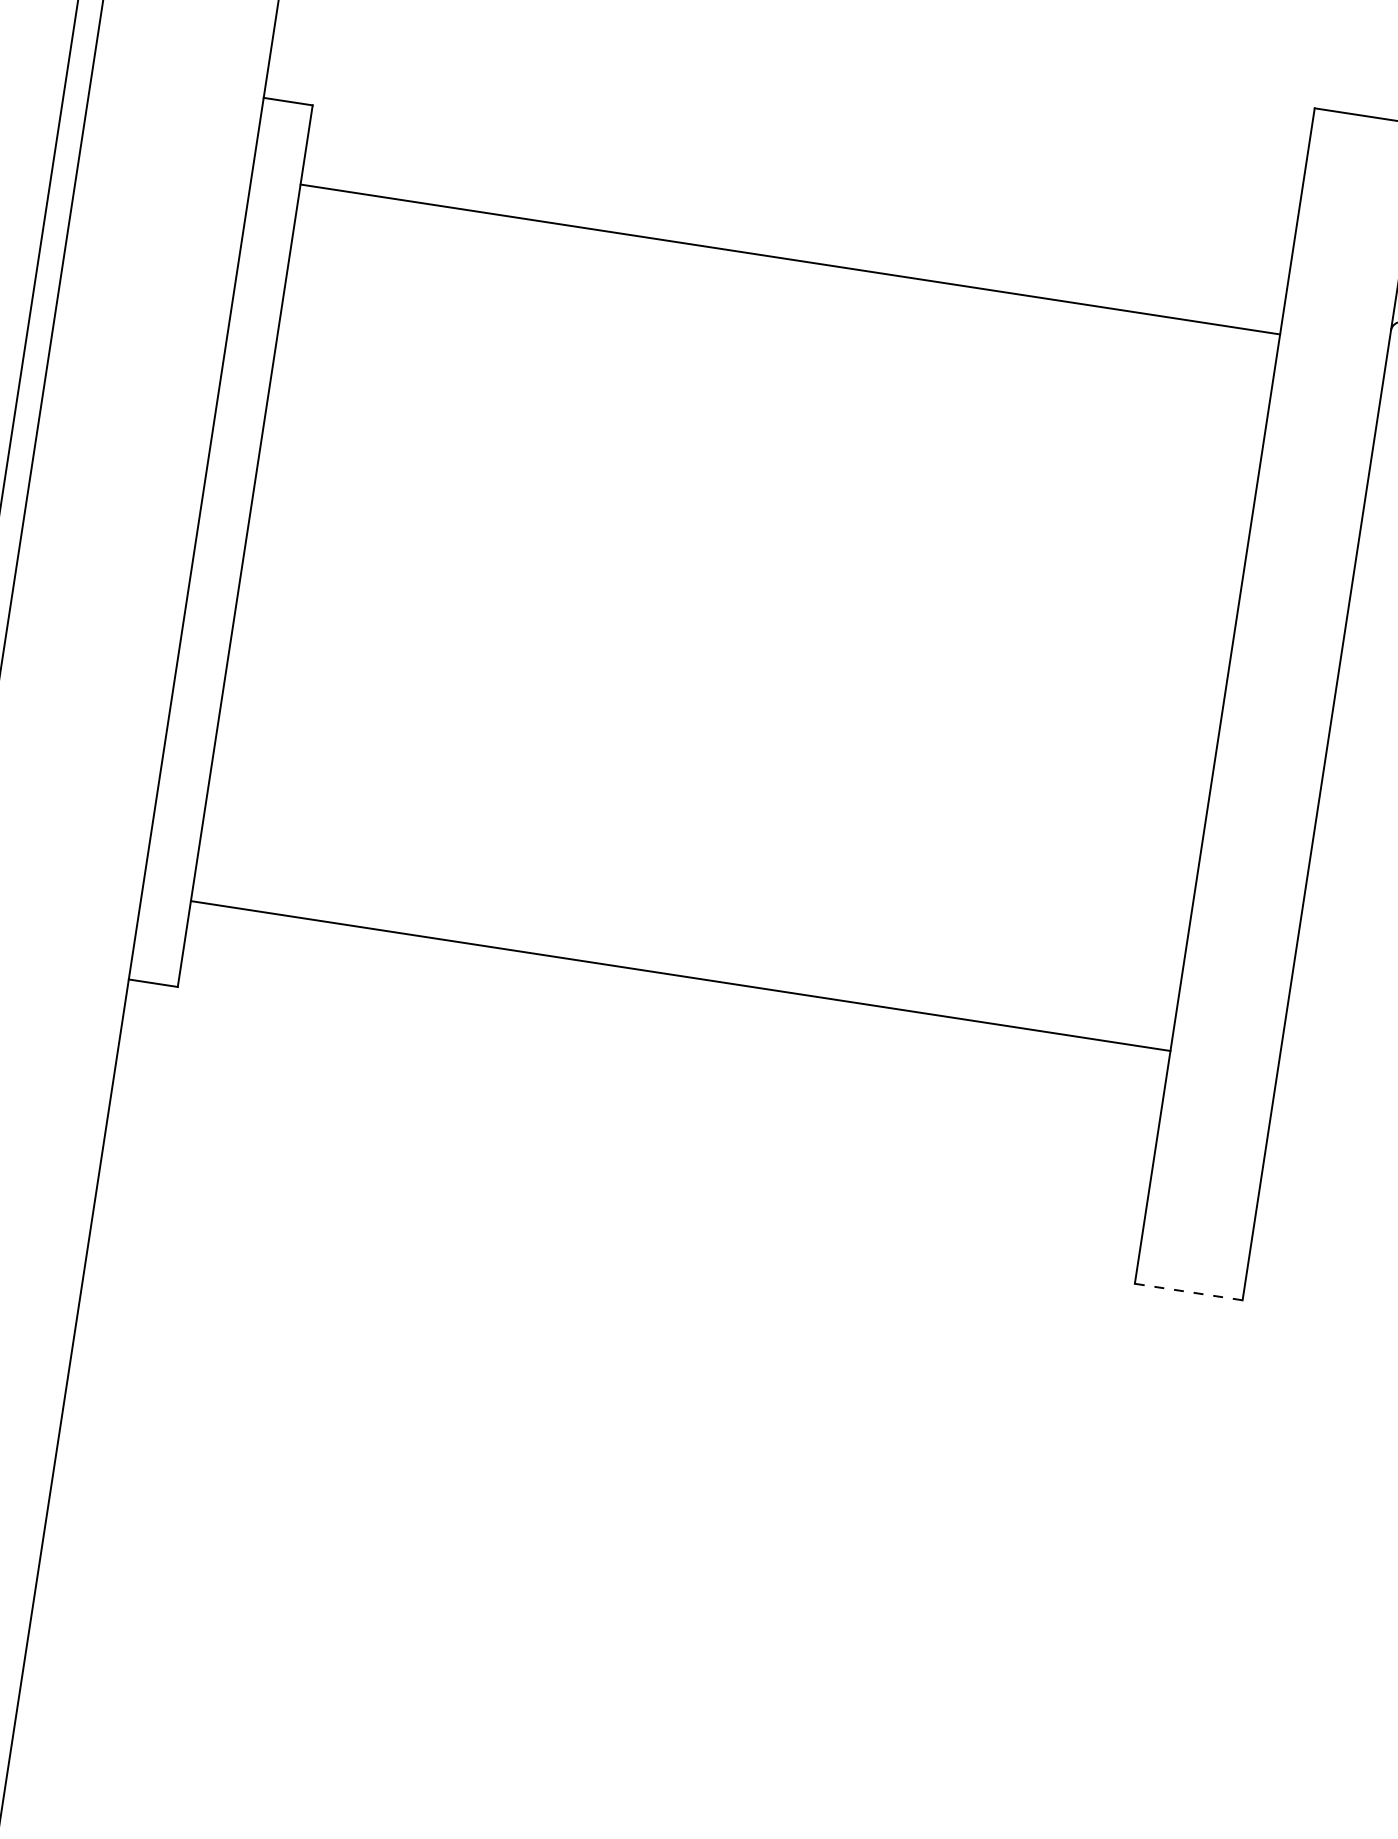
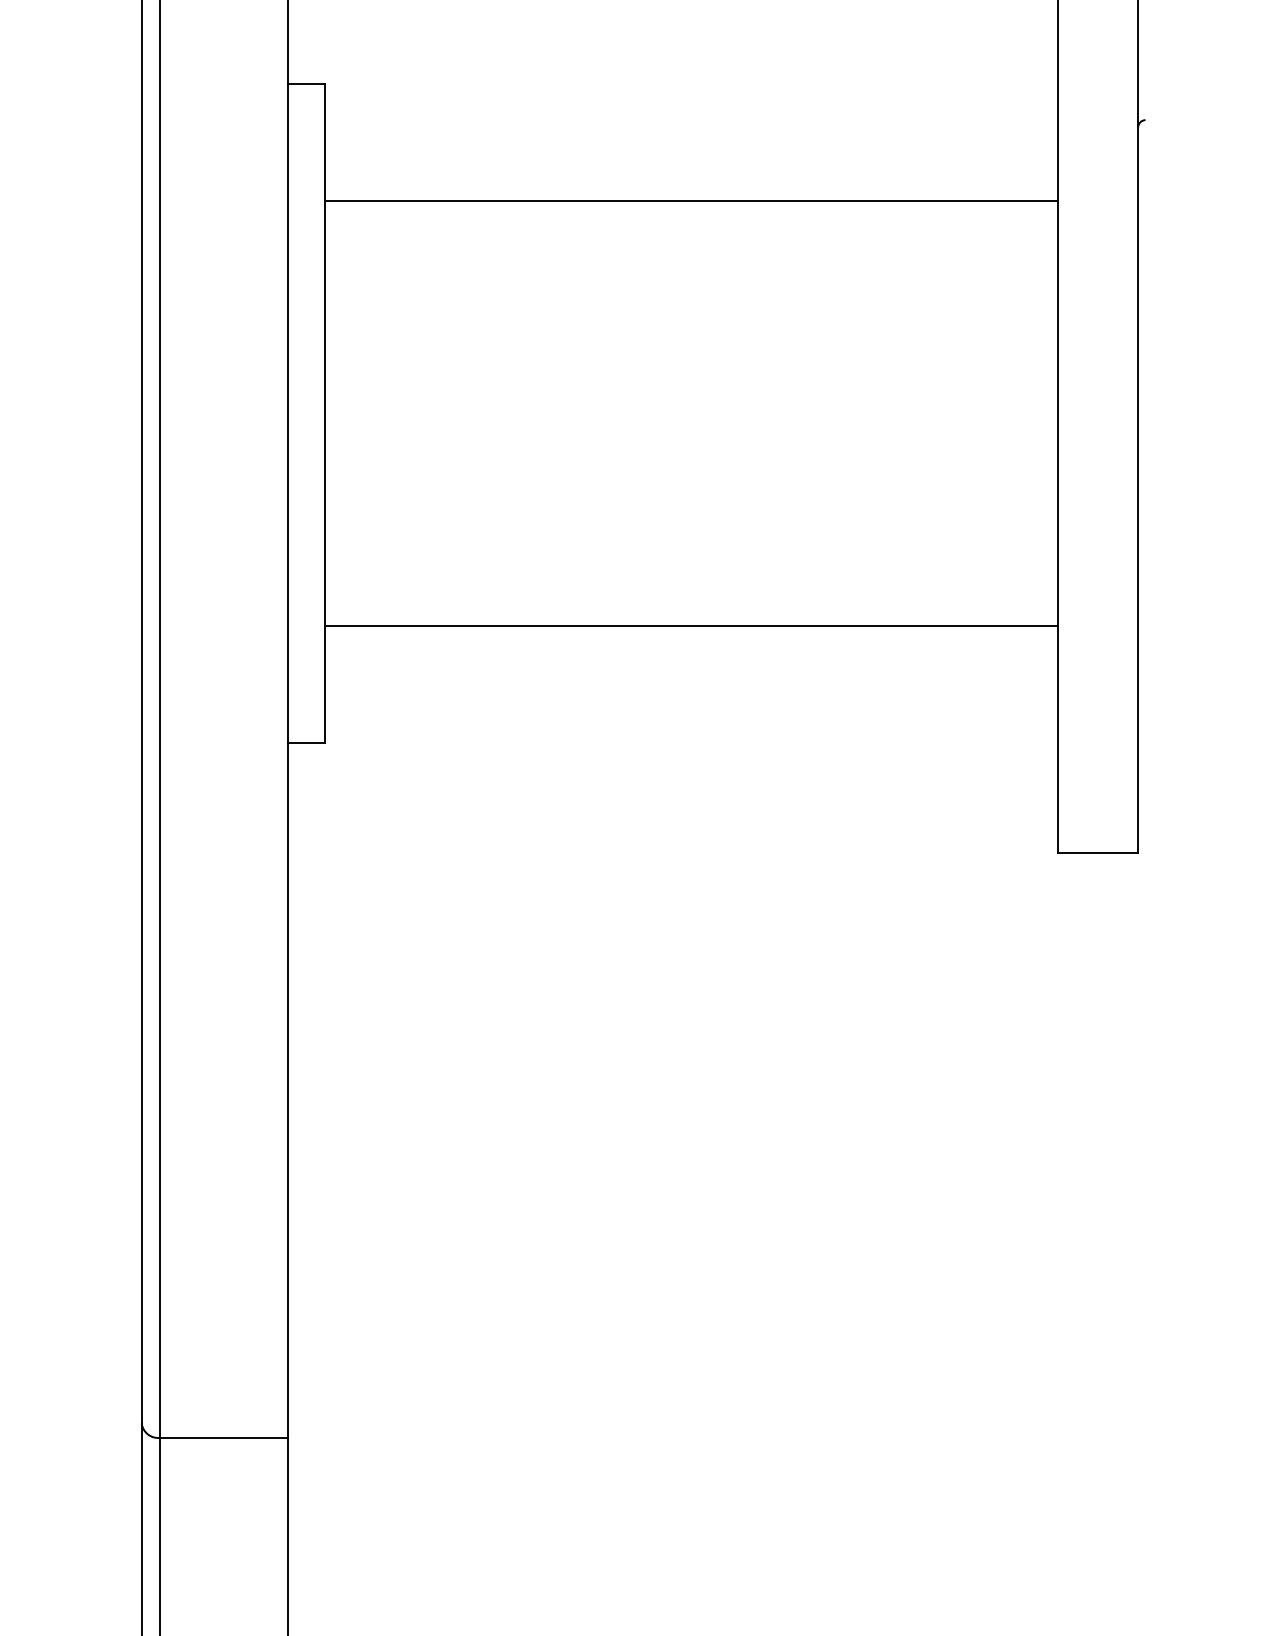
line: (789, 259) -> (690, 200), moved
line: (679, 975) -> (690, 625), moved
line: (1189, 1291) -> (1098, 852), dashed -> solid

